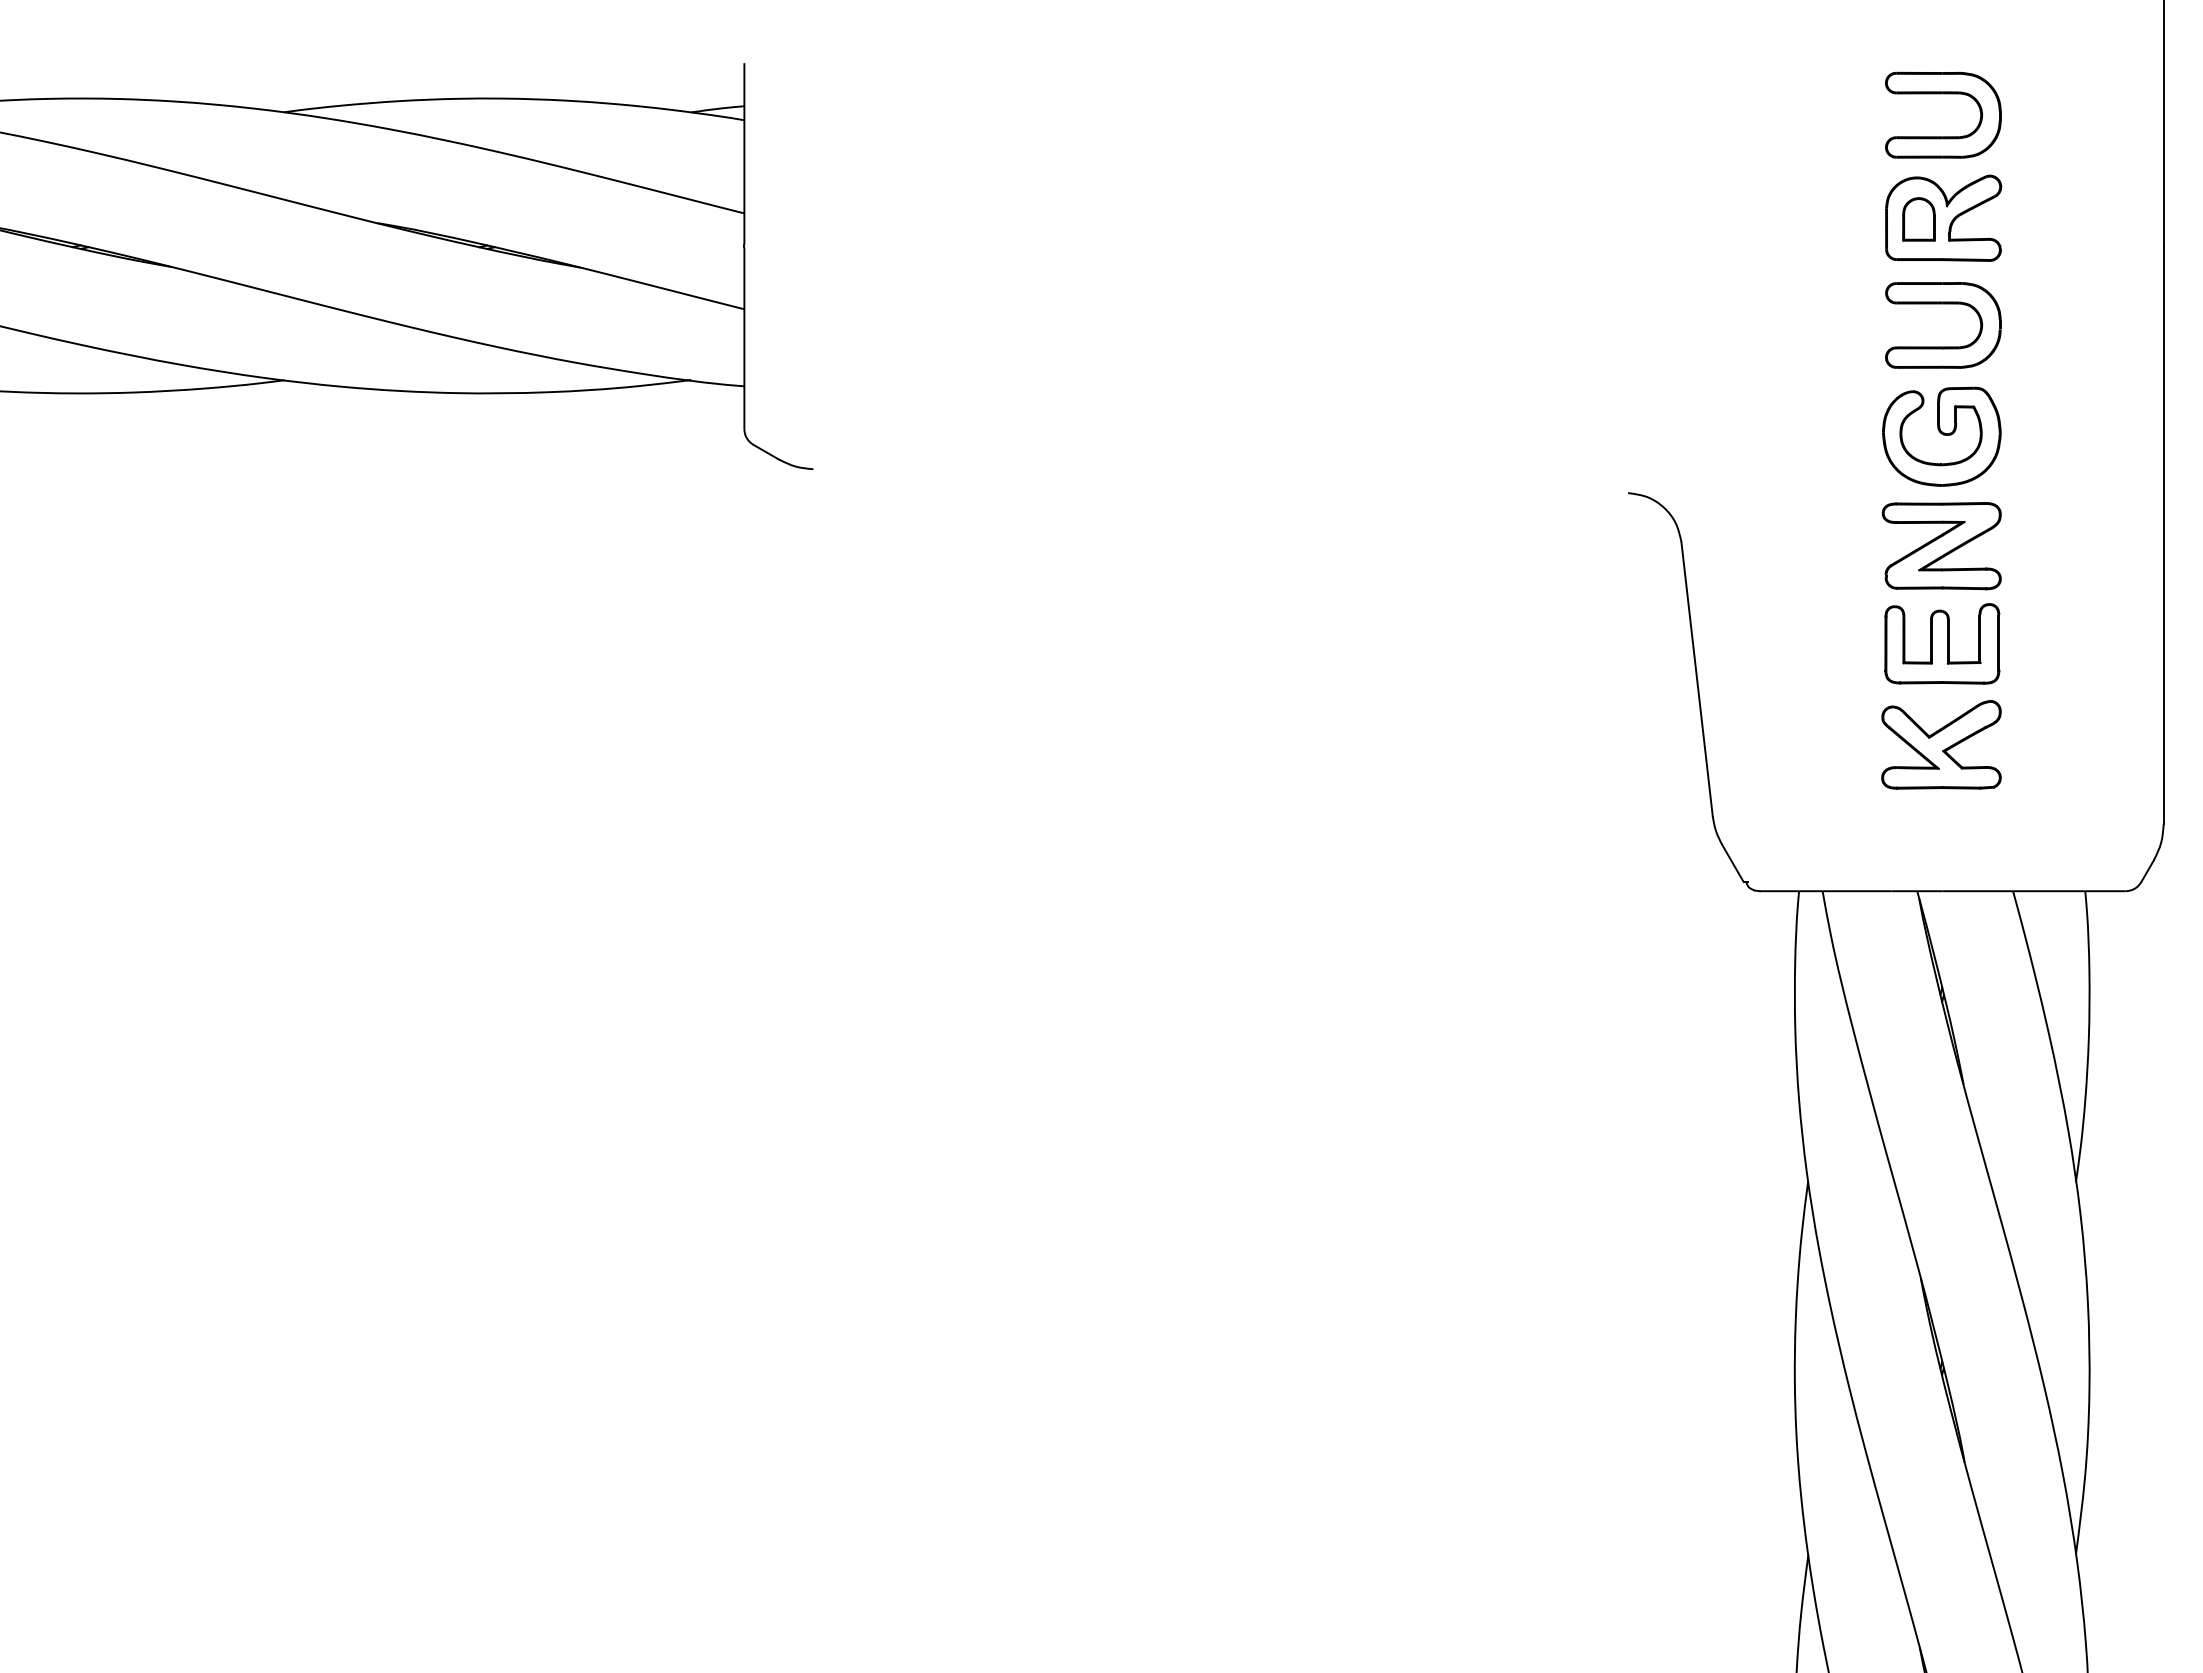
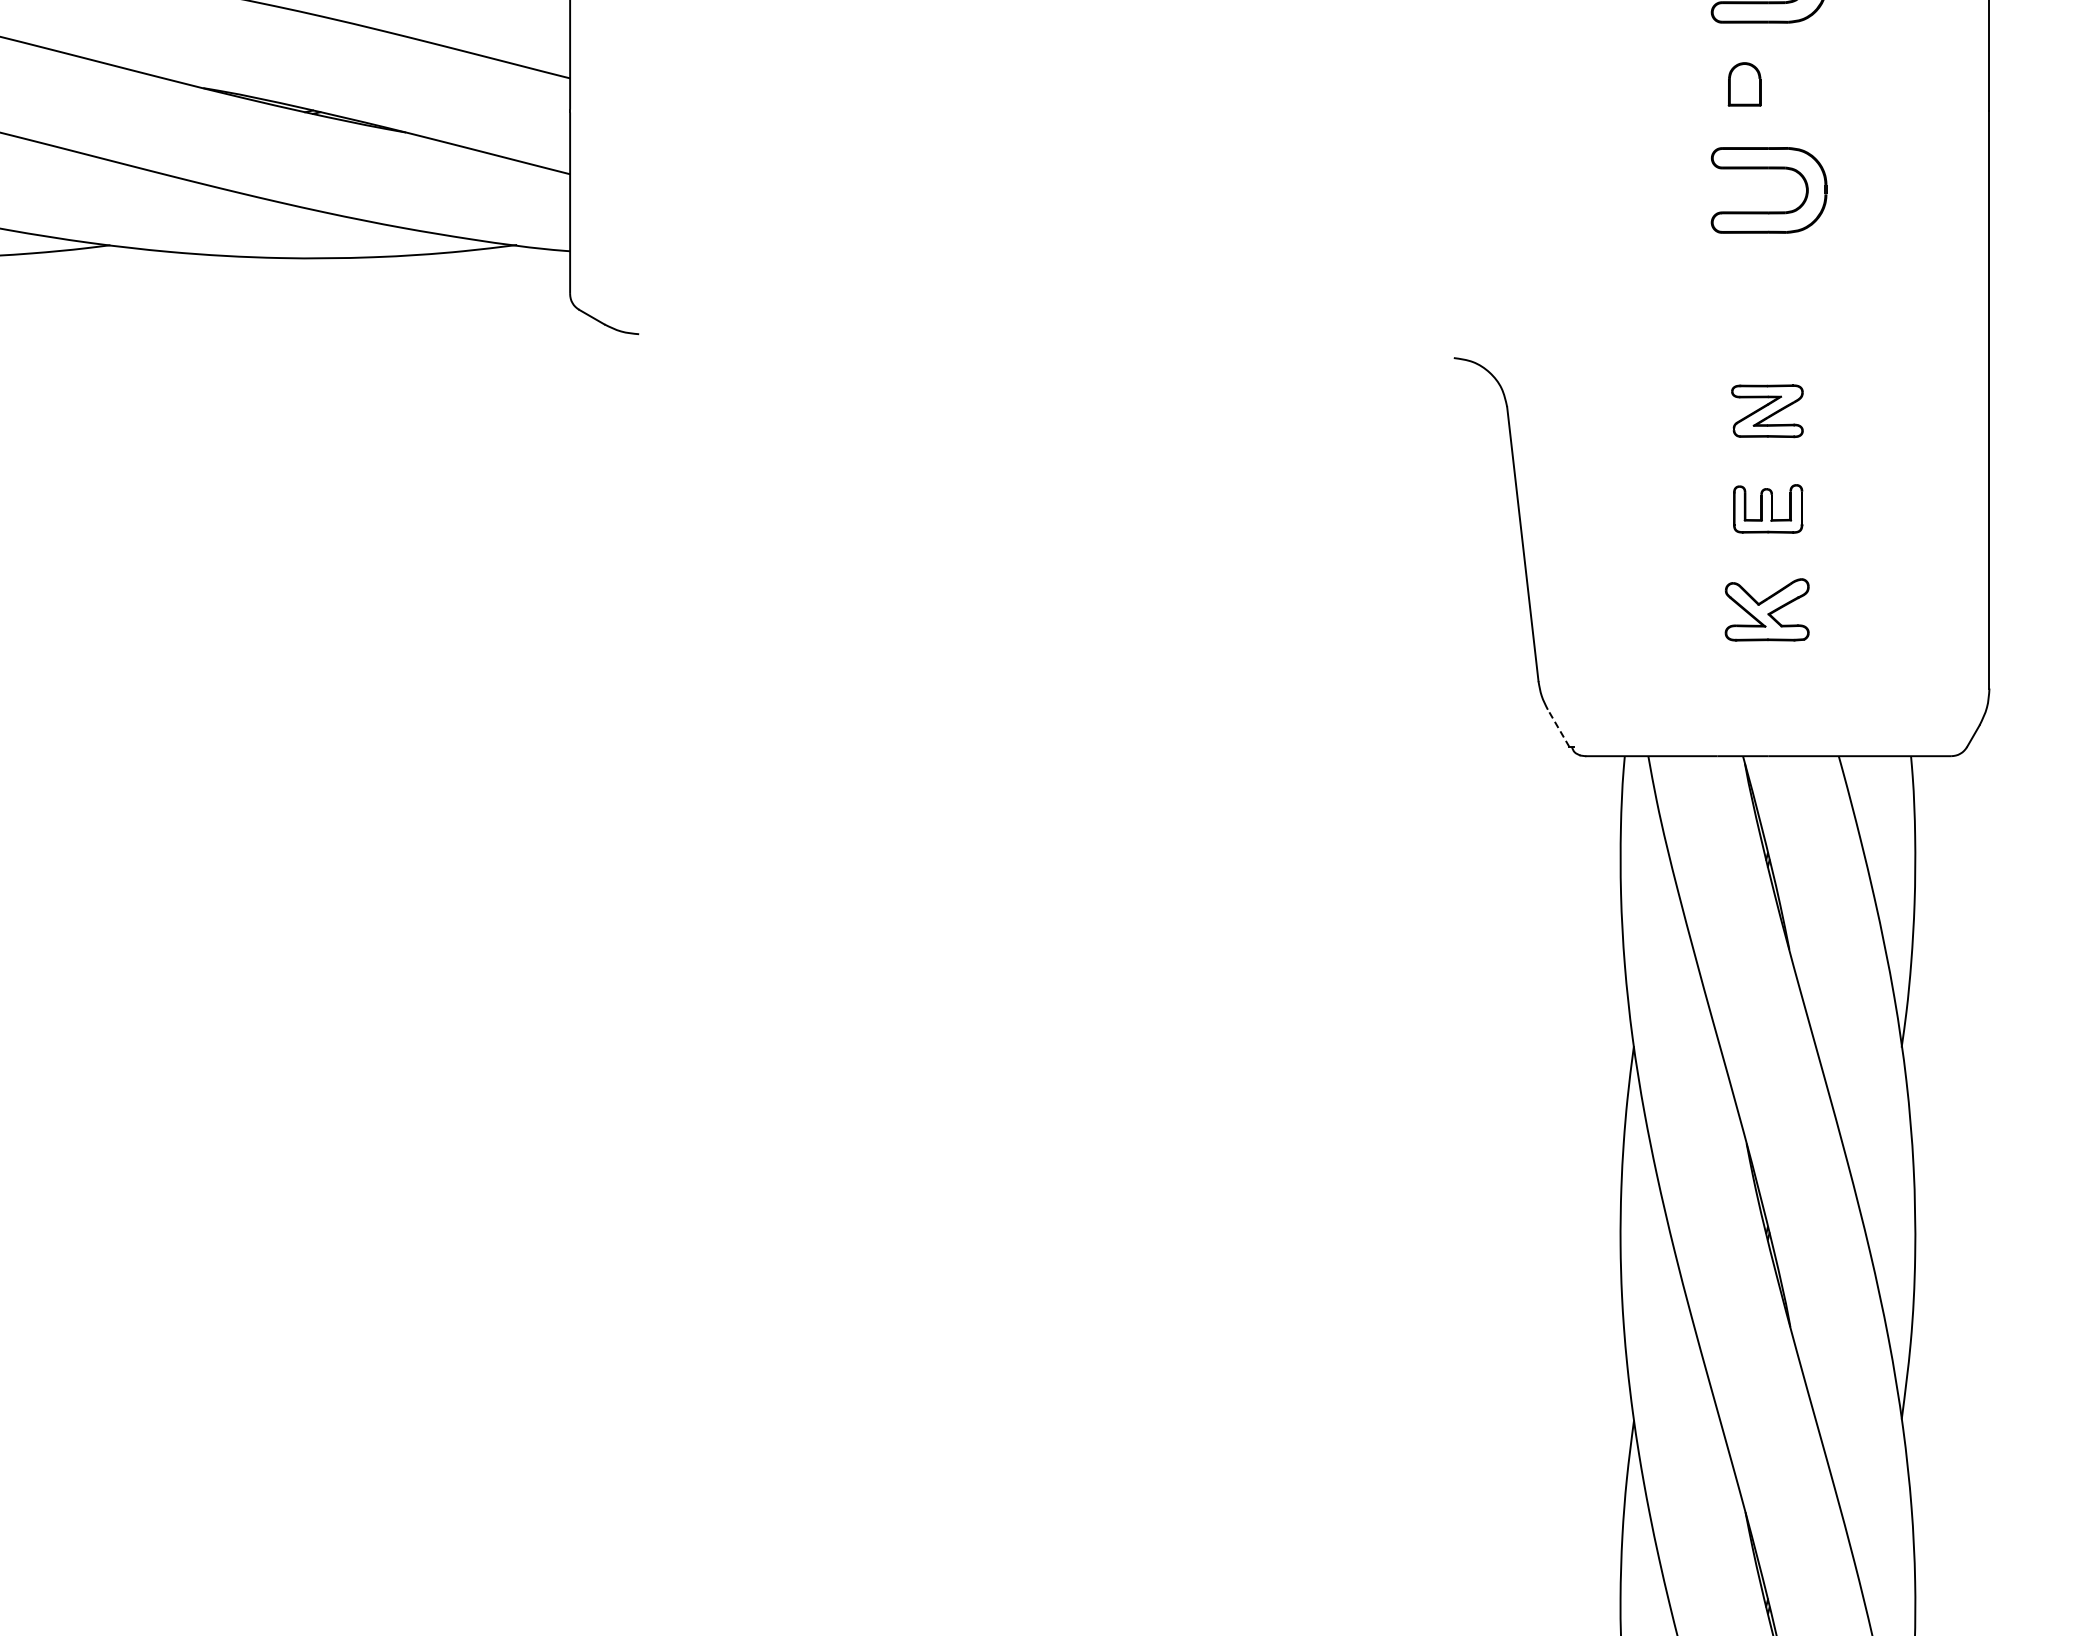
part: (1943, 217) -> (1769, 82), removed
part: (1941, 436) -> (1767, 301), removed
part: (1941, 546) -> (1767, 411), size x0.6
part: (1942, 643) -> (1768, 508), size x0.6
part: (1941, 744) -> (1767, 609), size x0.7
line: (1732, 862) -> (1558, 727), solid -> dashed

